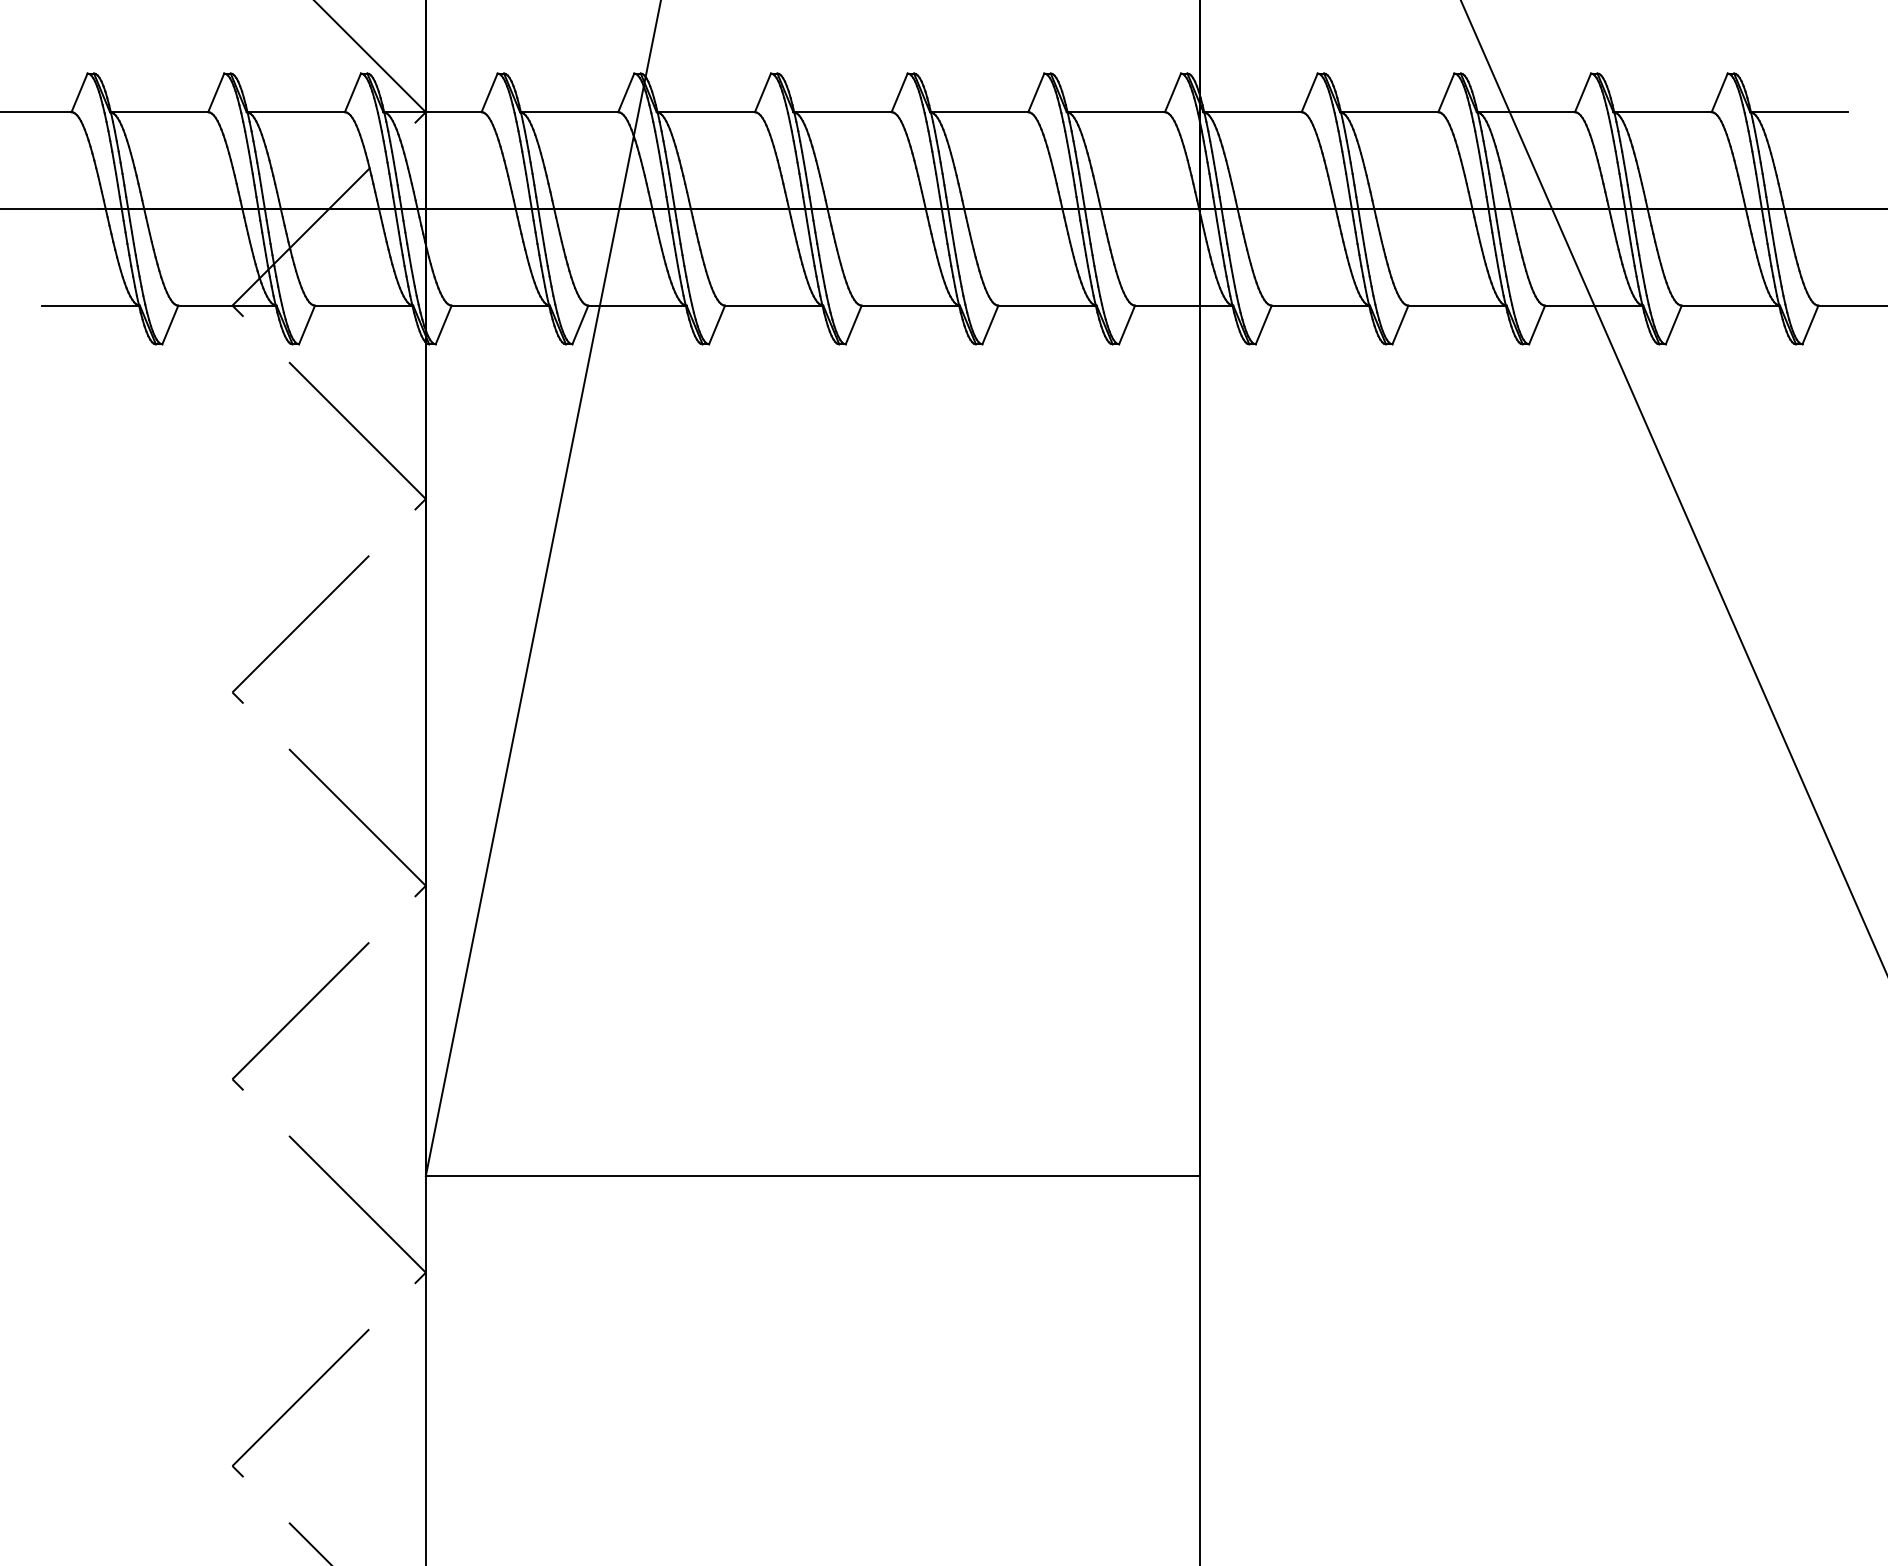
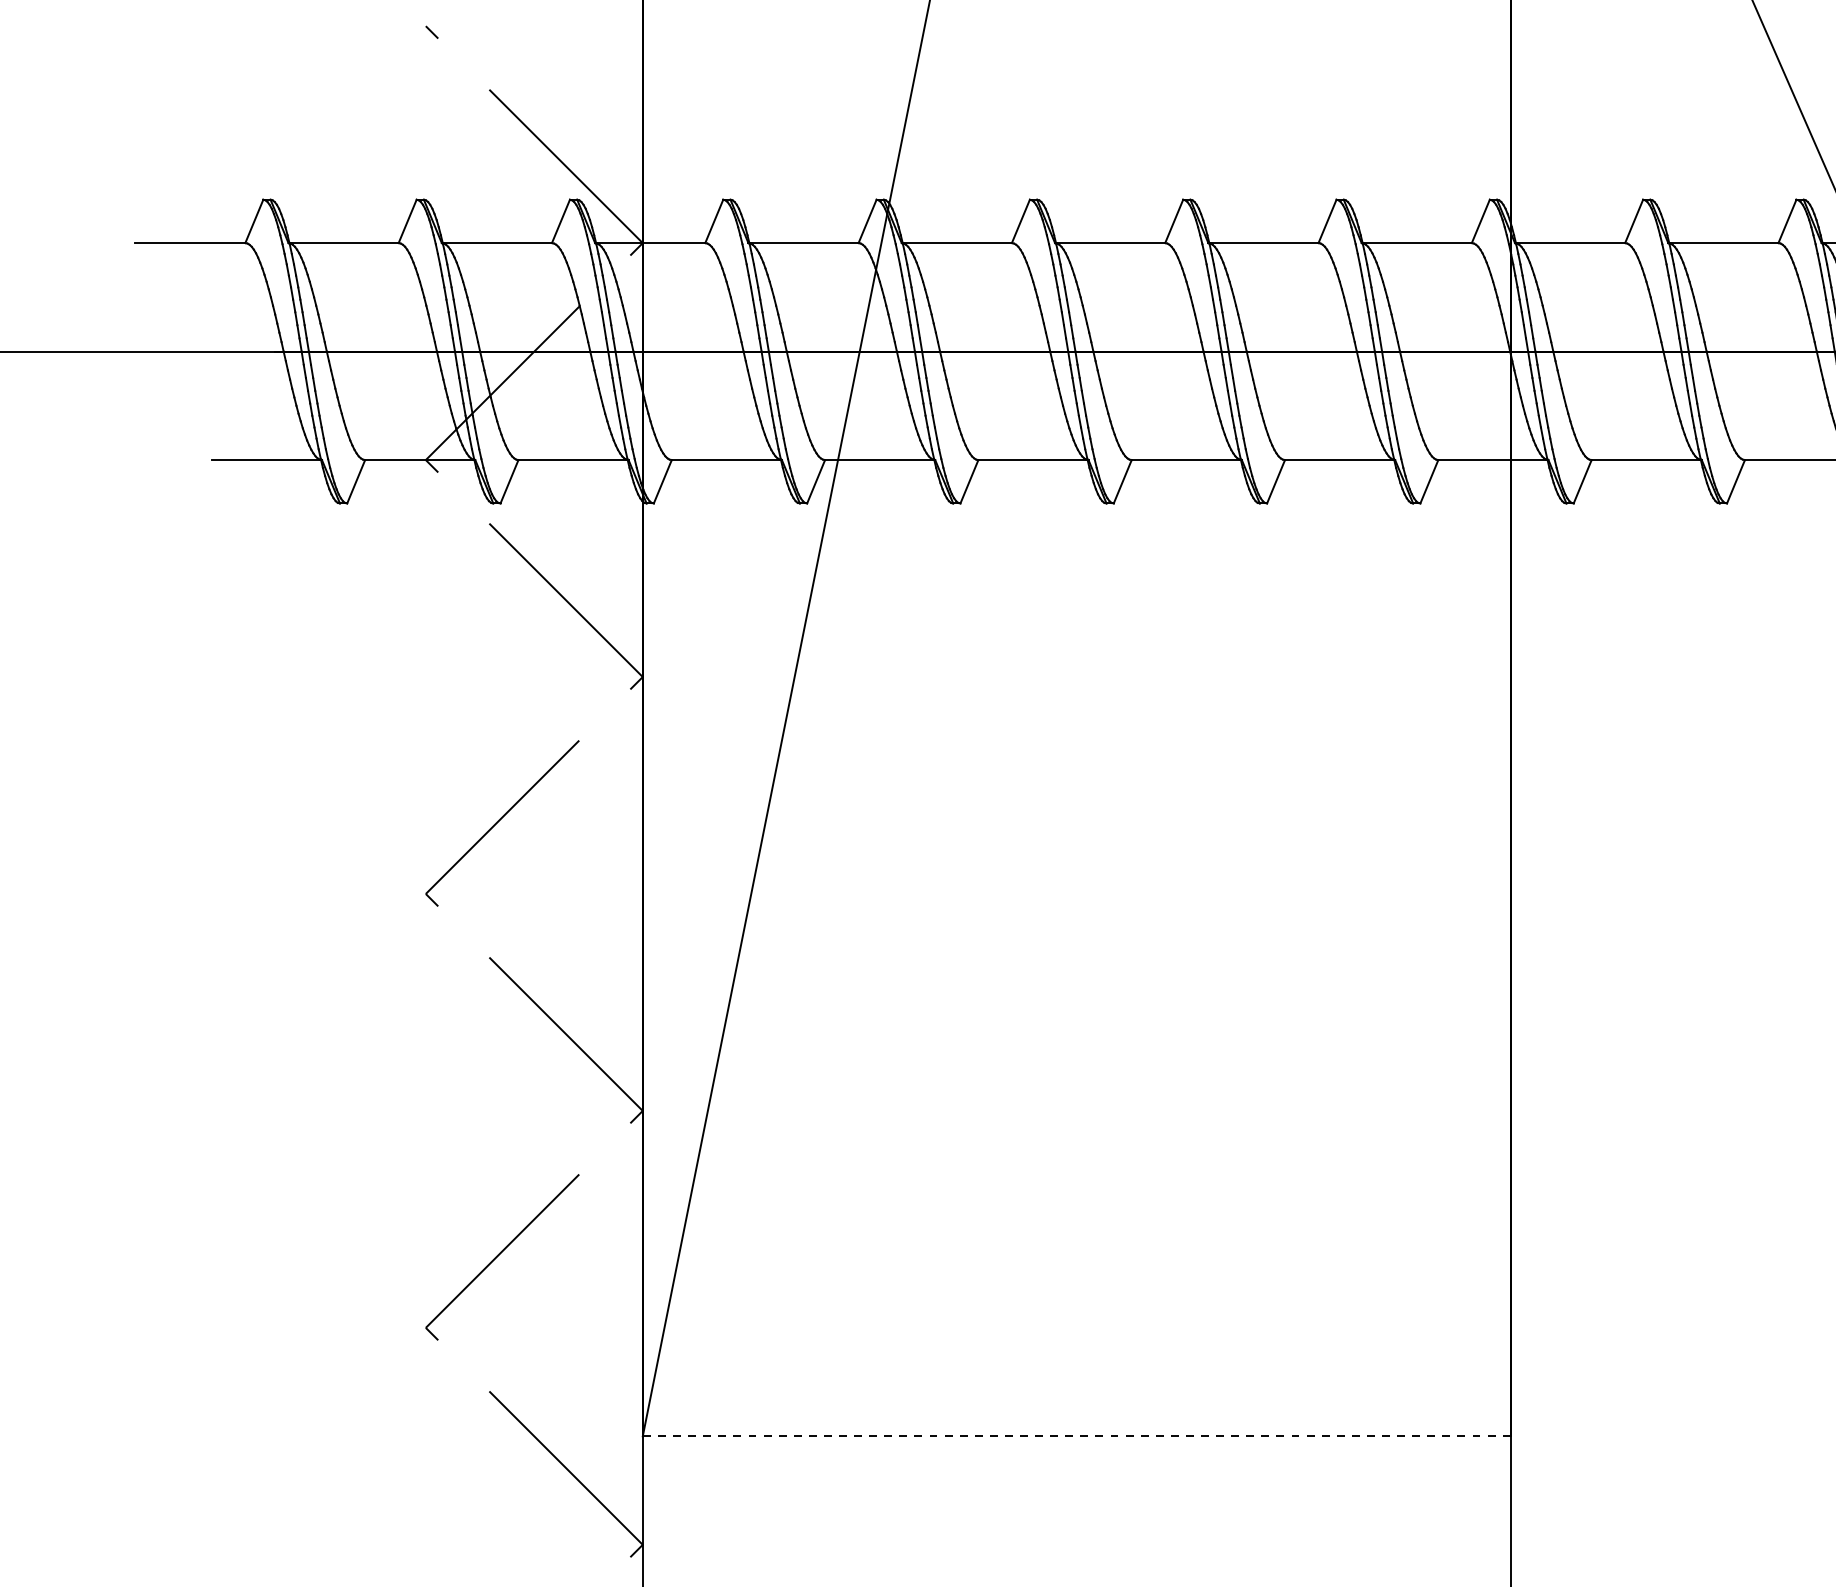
line: (812, 1175) -> (1076, 1435), solid -> dashed

